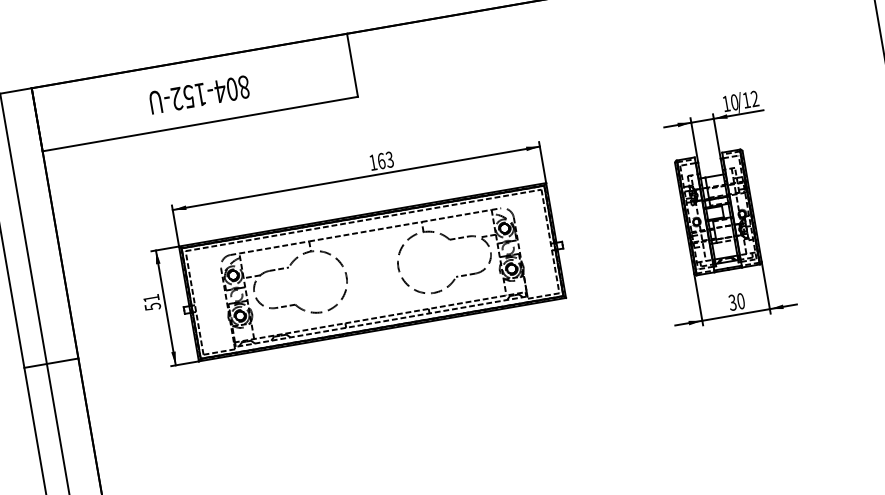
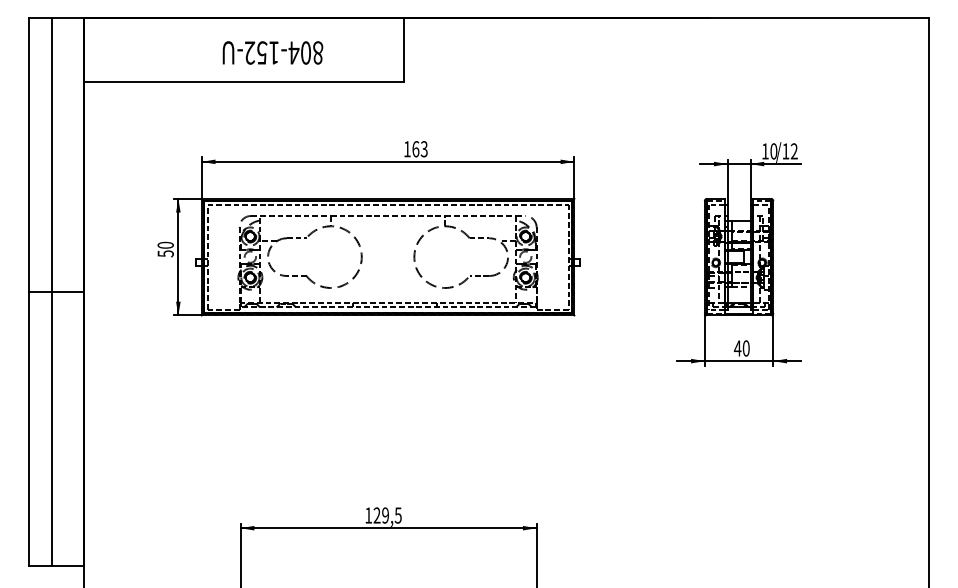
text: (199, 94) -> (272, 52), moved
text: (151, 297) -> (165, 244), 51 -> 50
text: (732, 302) -> (737, 348), 30 -> 40

